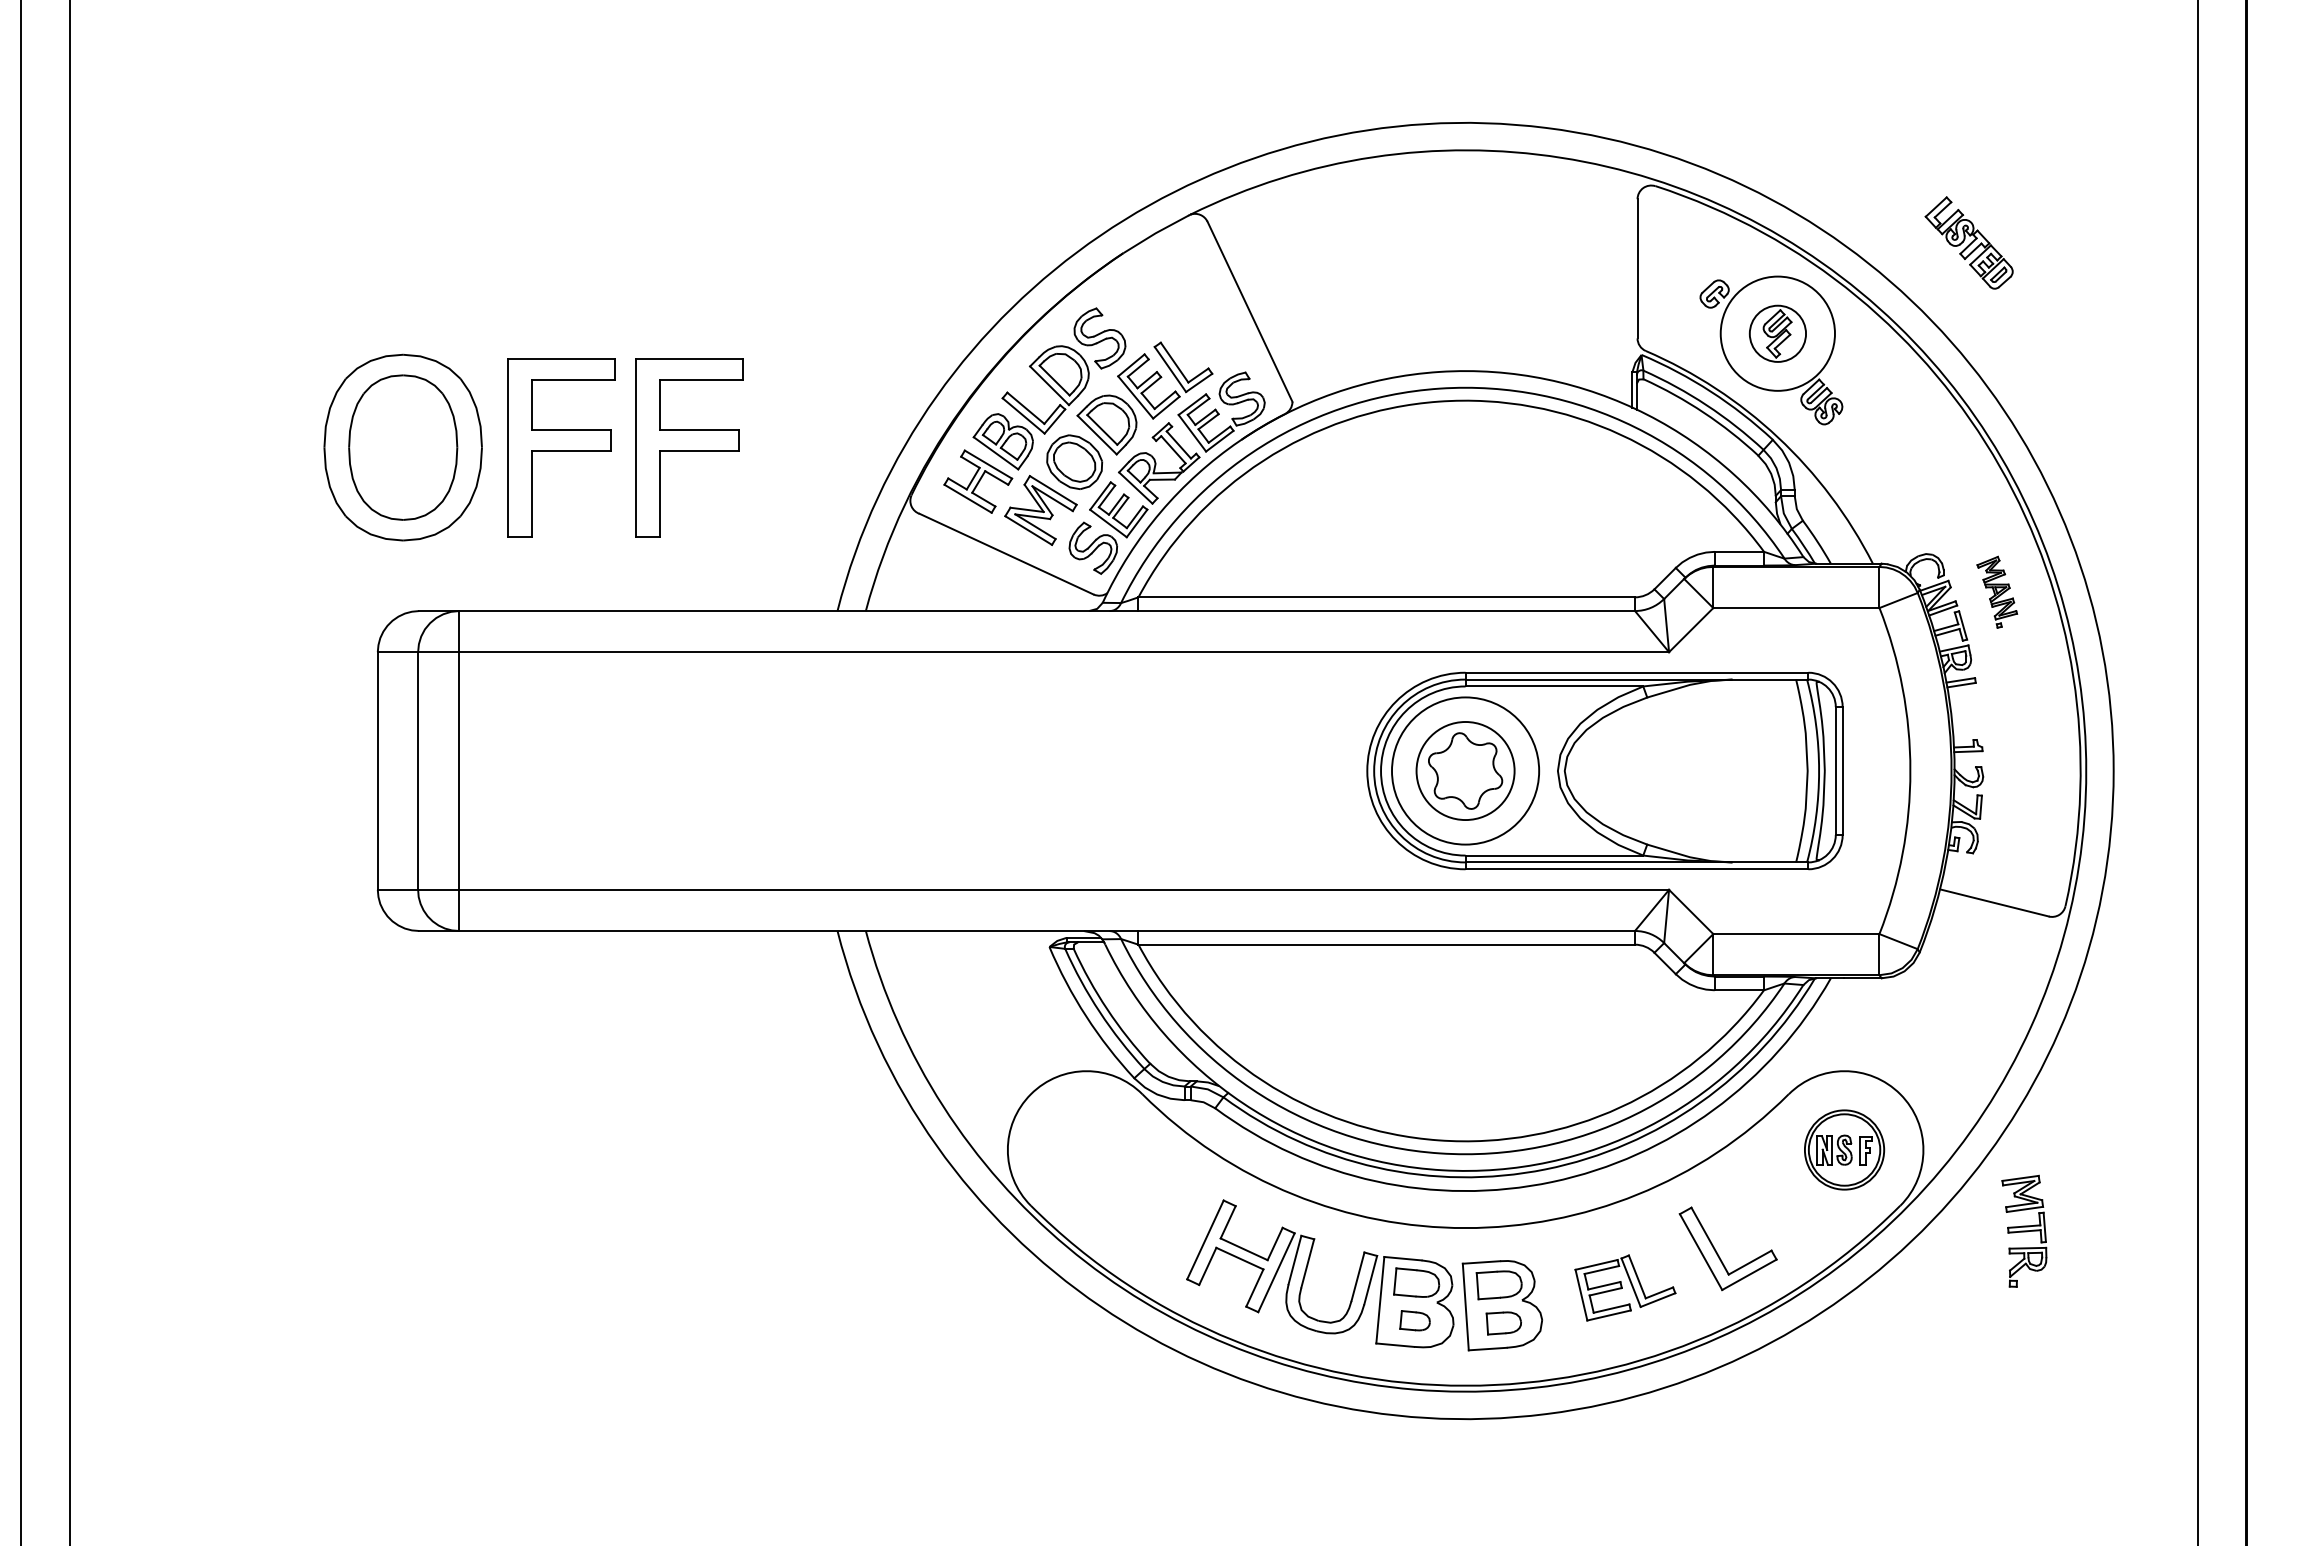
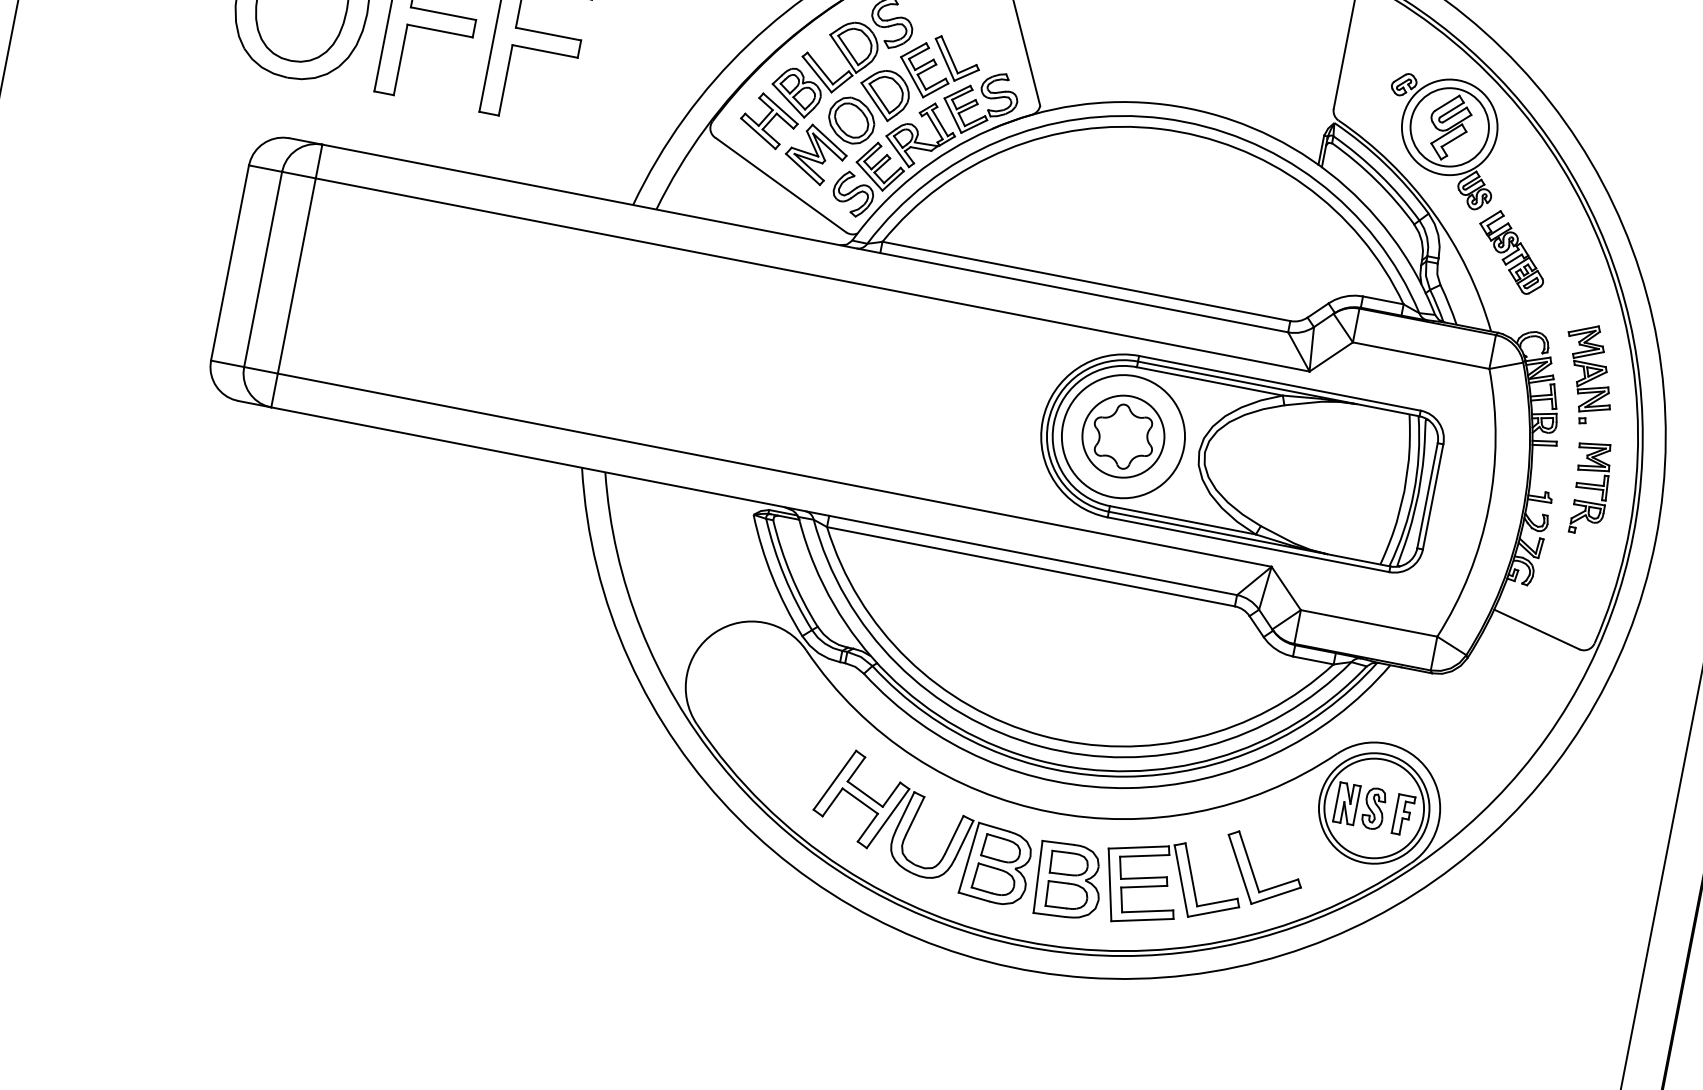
part: (1968, 242) -> (1511, 251), moved
part: (1777, 333) -> (1449, 127), size x1.67
part: (1997, 592) -> (1588, 374), size x1.67
part: (1844, 1149) -> (1374, 808), size x1.67
part: (2024, 1230) -> (1589, 487), moved
part: (1625, 1287) -> (1172, 886), size x1.67
part: (1414, 1320) -> (993, 879), size x1.67
part: (1503, 1323) -> (1066, 896), size x1.43

